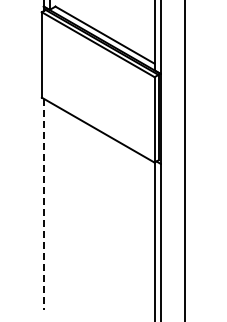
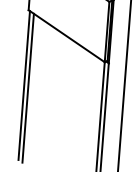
line: (43, 204) -> (24, 85), dashed -> solid
line: (49, 207) -> (28, 88), added

